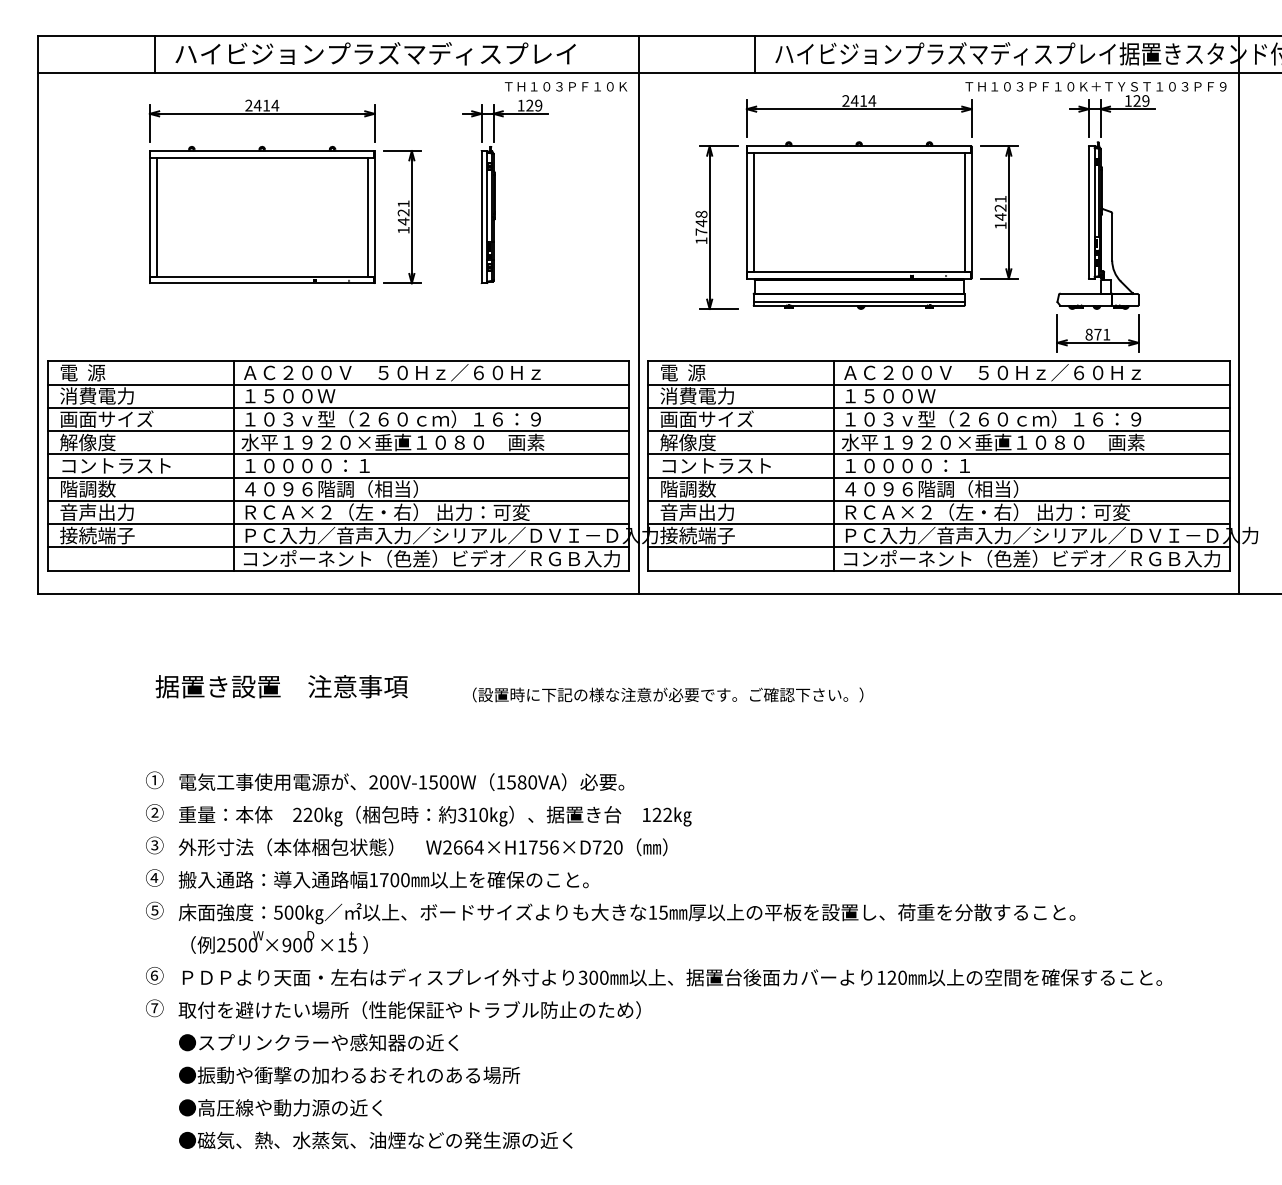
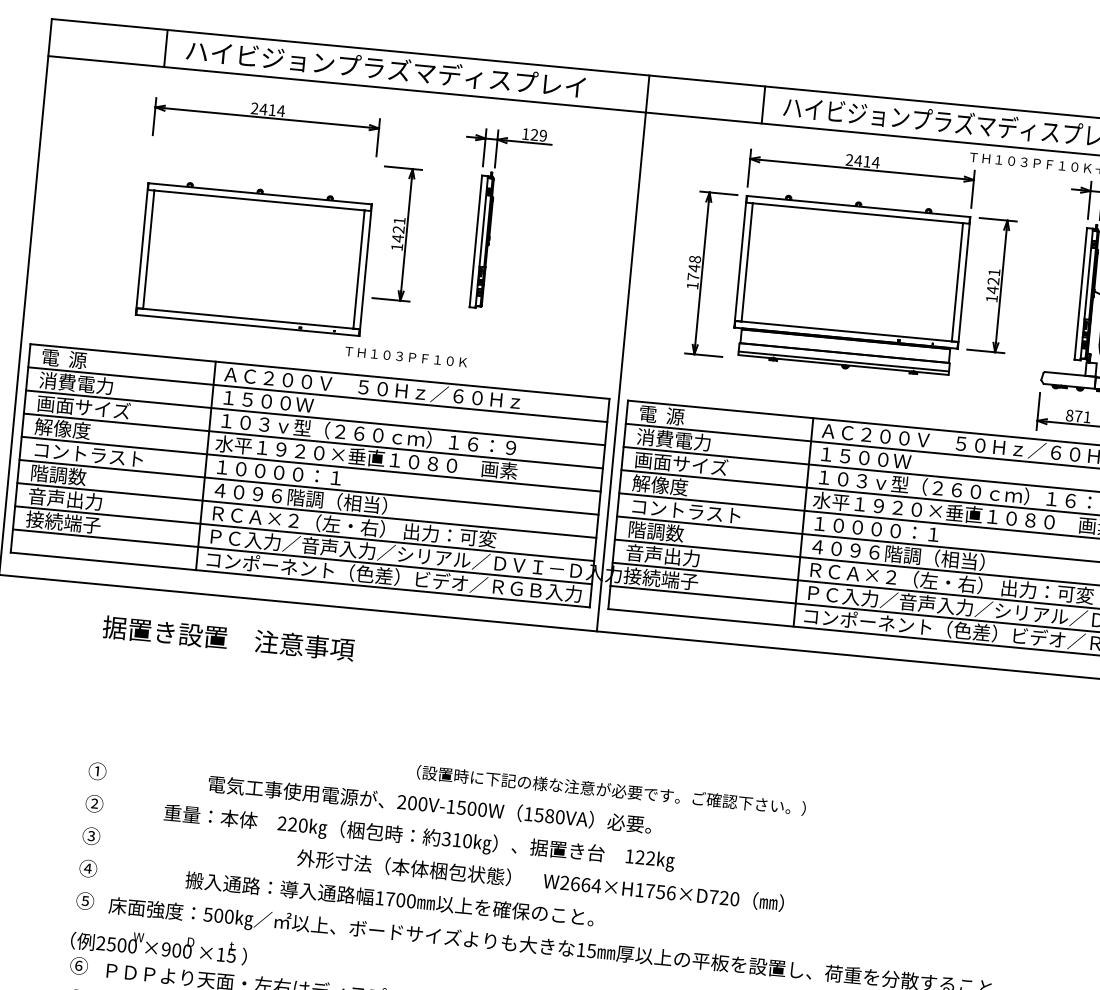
text: (565, 86) -> (405, 356), moved
part: (262, 214) -> (254, 257), moved
text: (281, 686) -> (228, 638), moved
text: (668, 694) -> (611, 790), moved
text: (401, 781) -> (429, 803), moved
text: (435, 815) -> (419, 837), moved
text: (423, 847) -> (540, 880), moved
text: (383, 879) -> (389, 898), moved
text: (279, 942) -> (159, 946), moved

